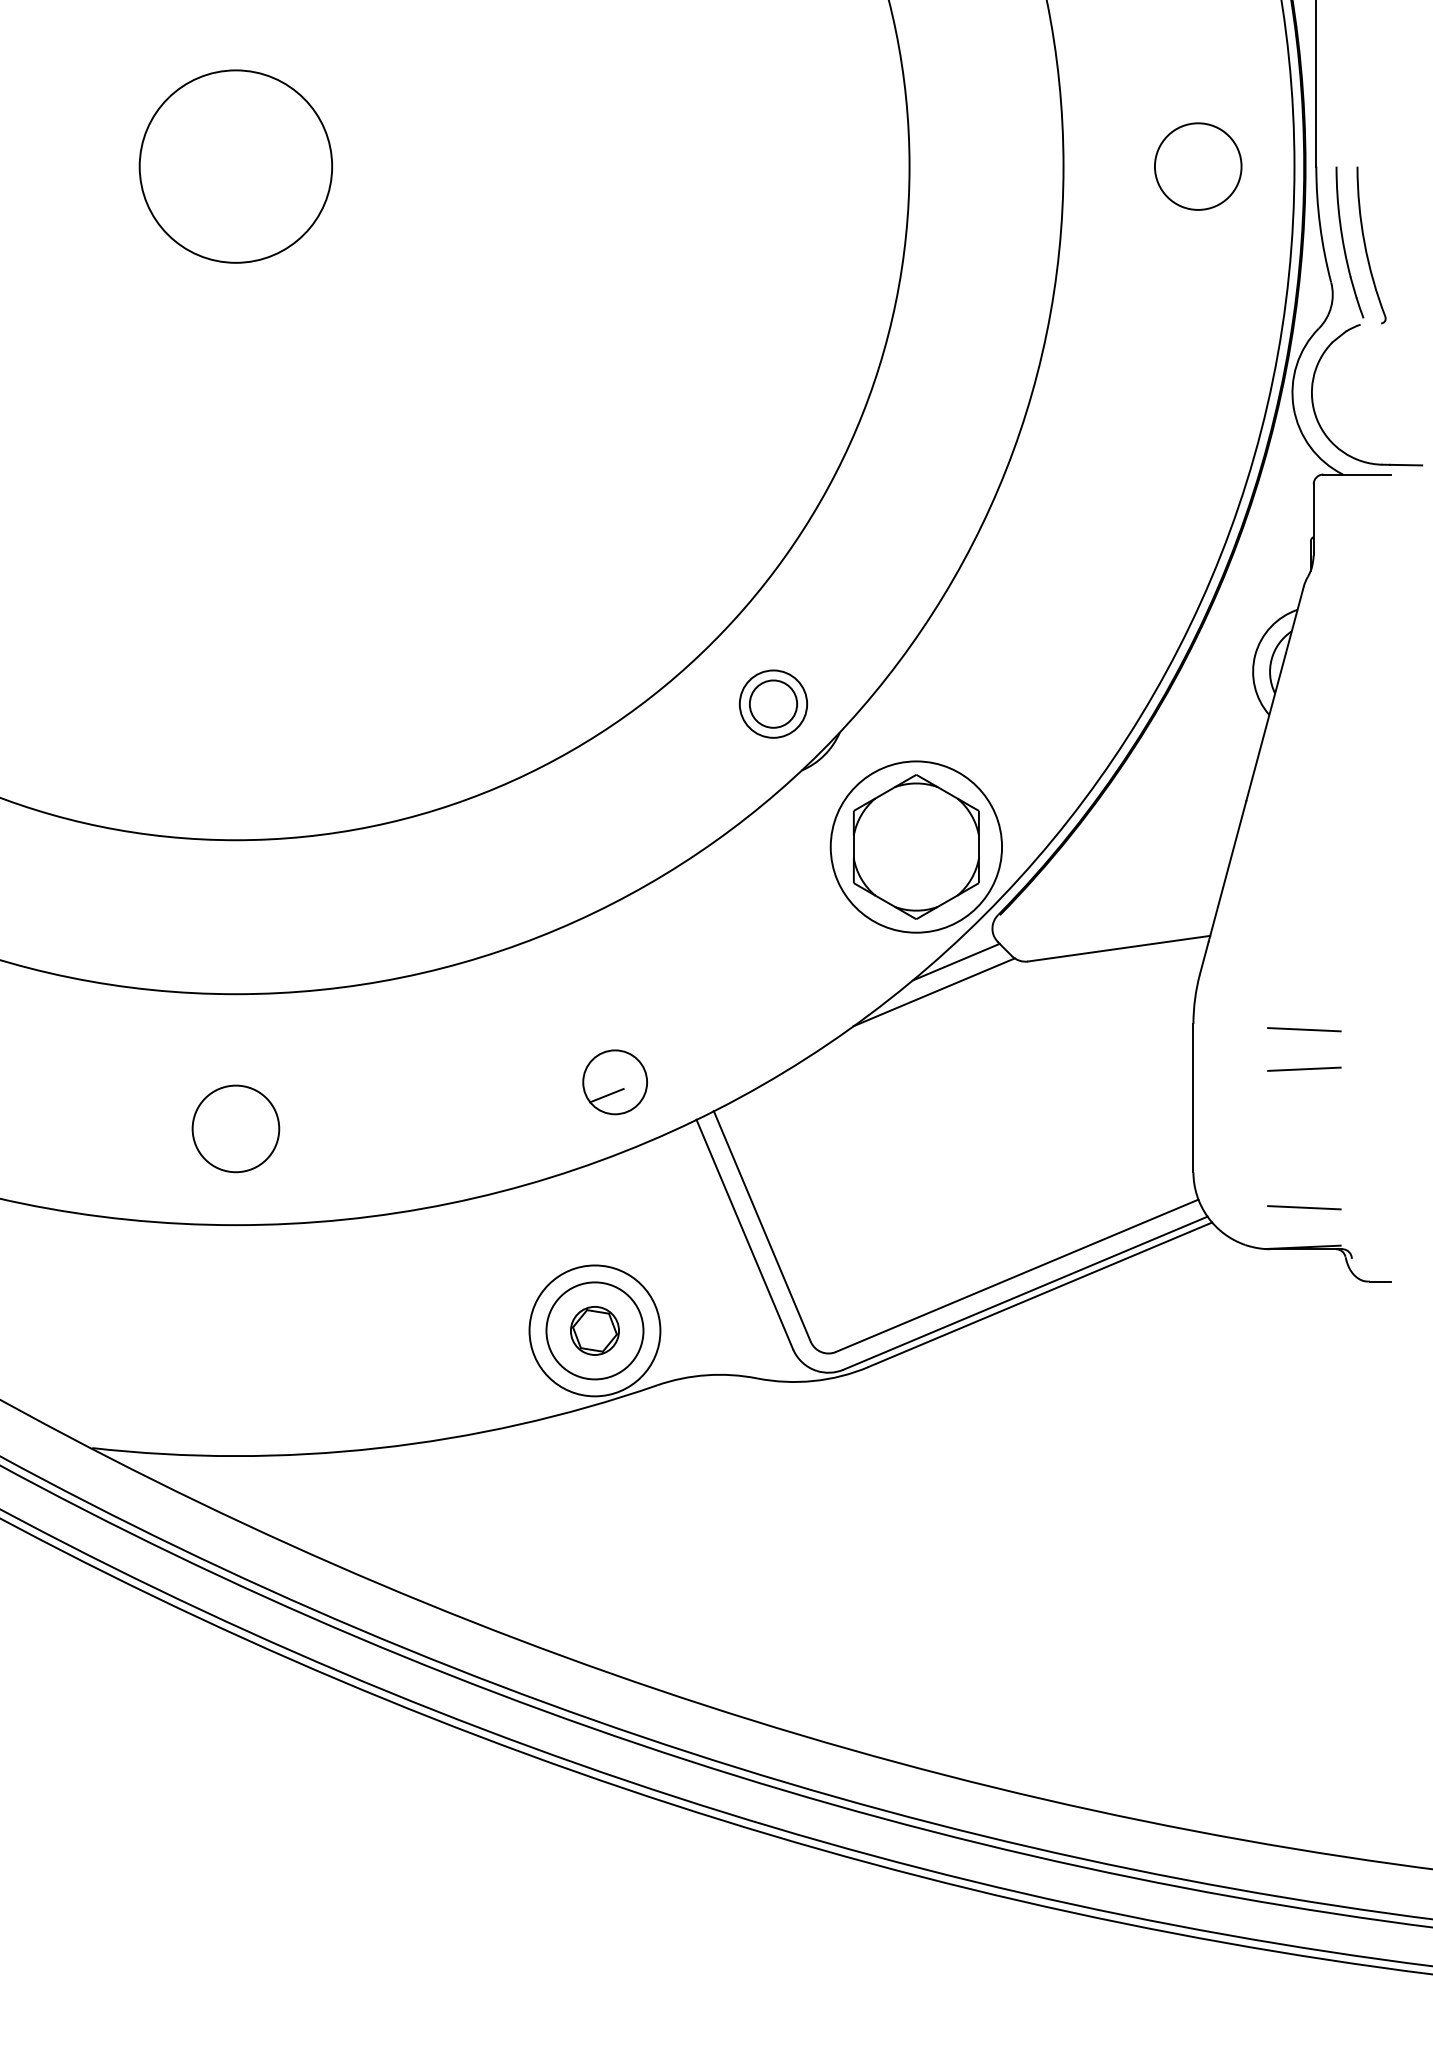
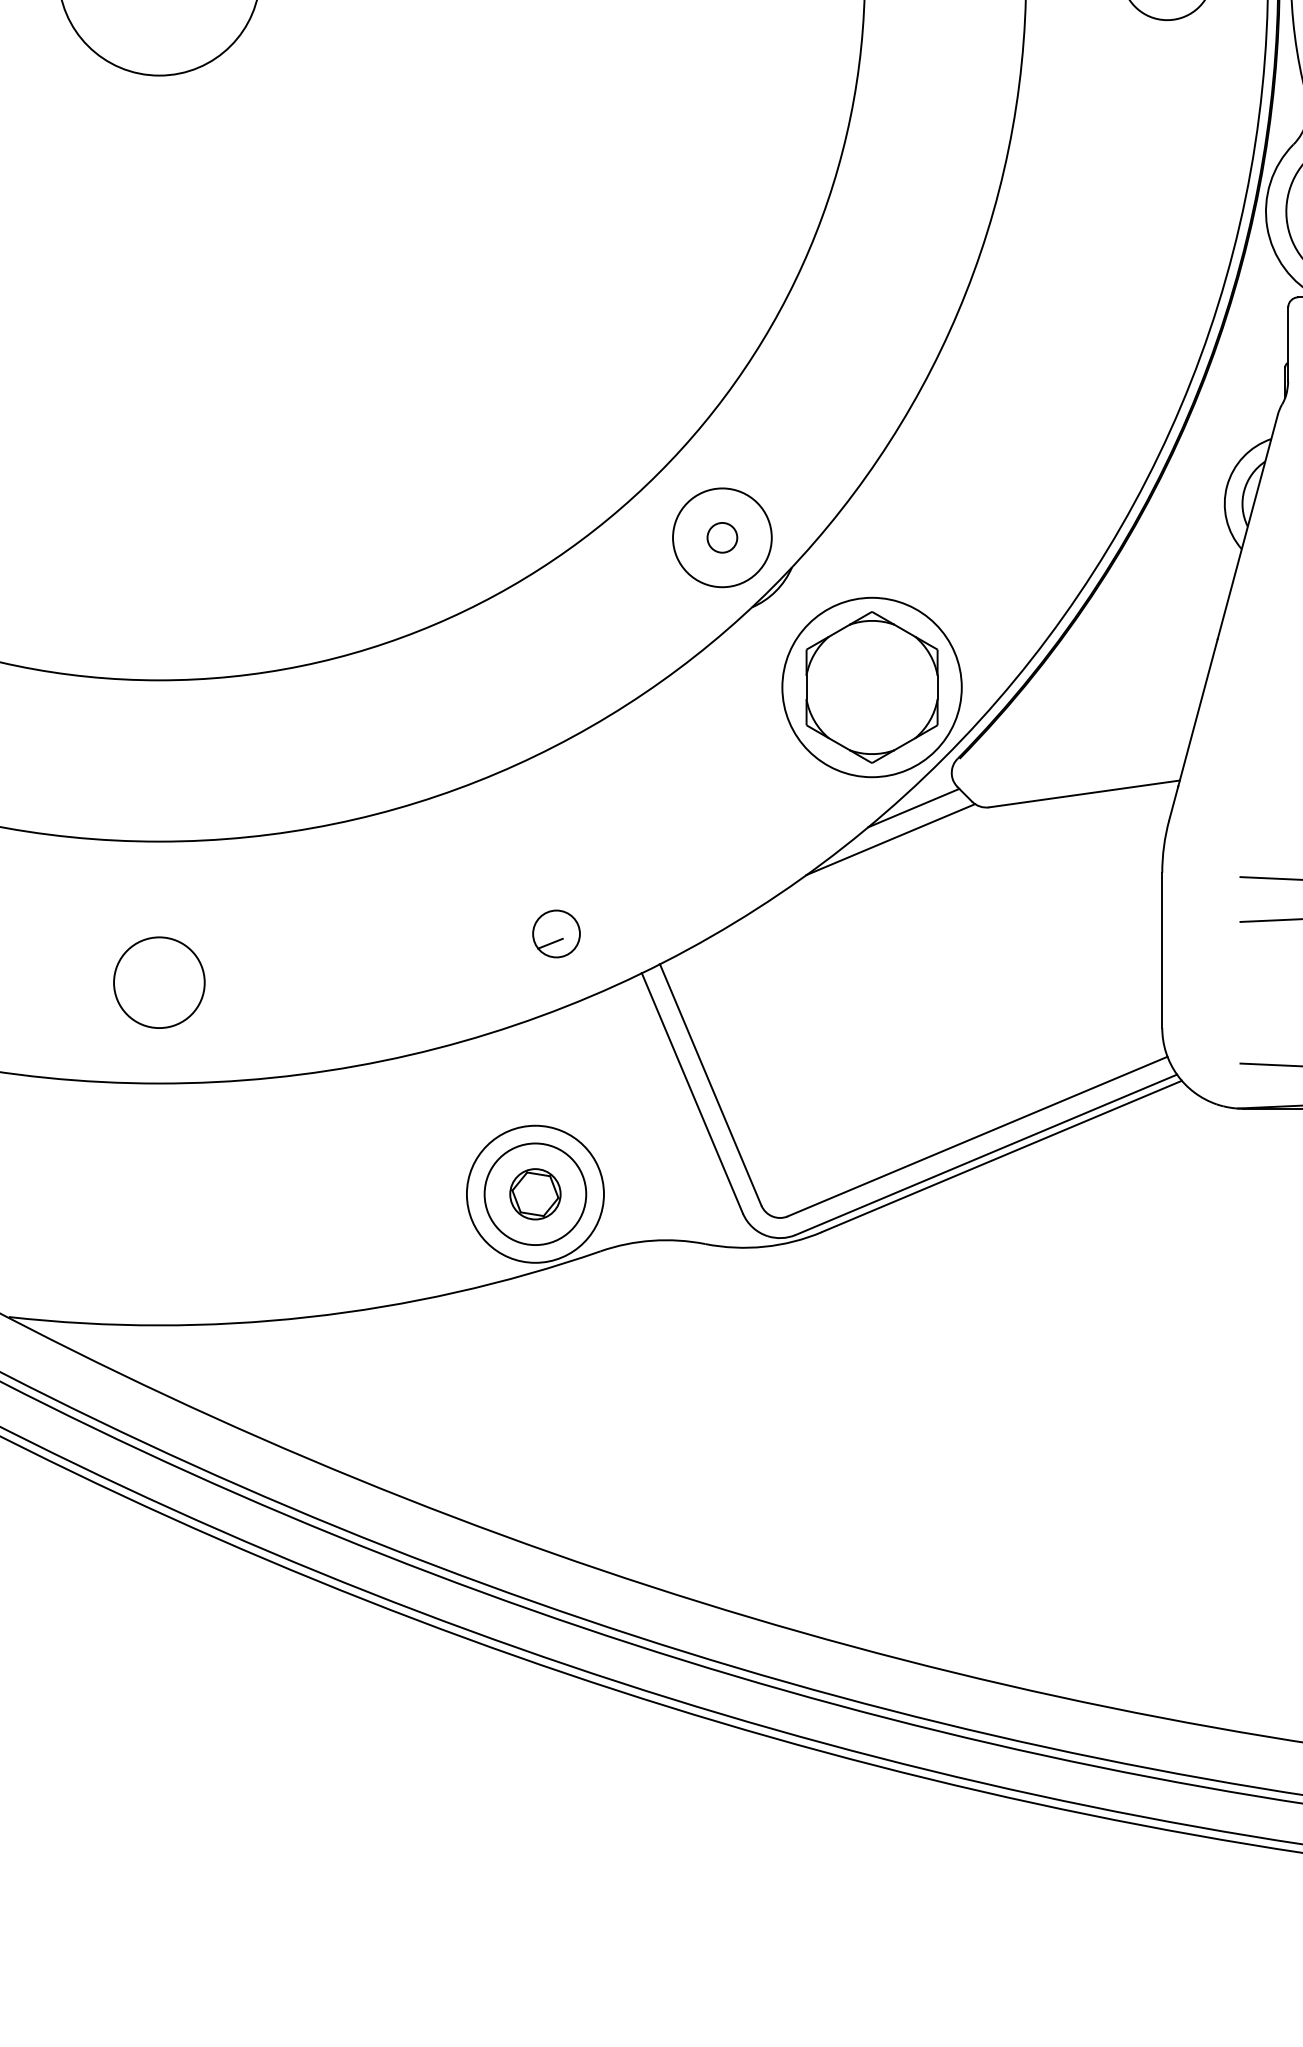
circle: (773, 703) -> (722, 537), size x0.6
circle: (773, 703) -> (722, 537), size x1.4
part: (614, 1082) -> (555, 934), size x0.7

